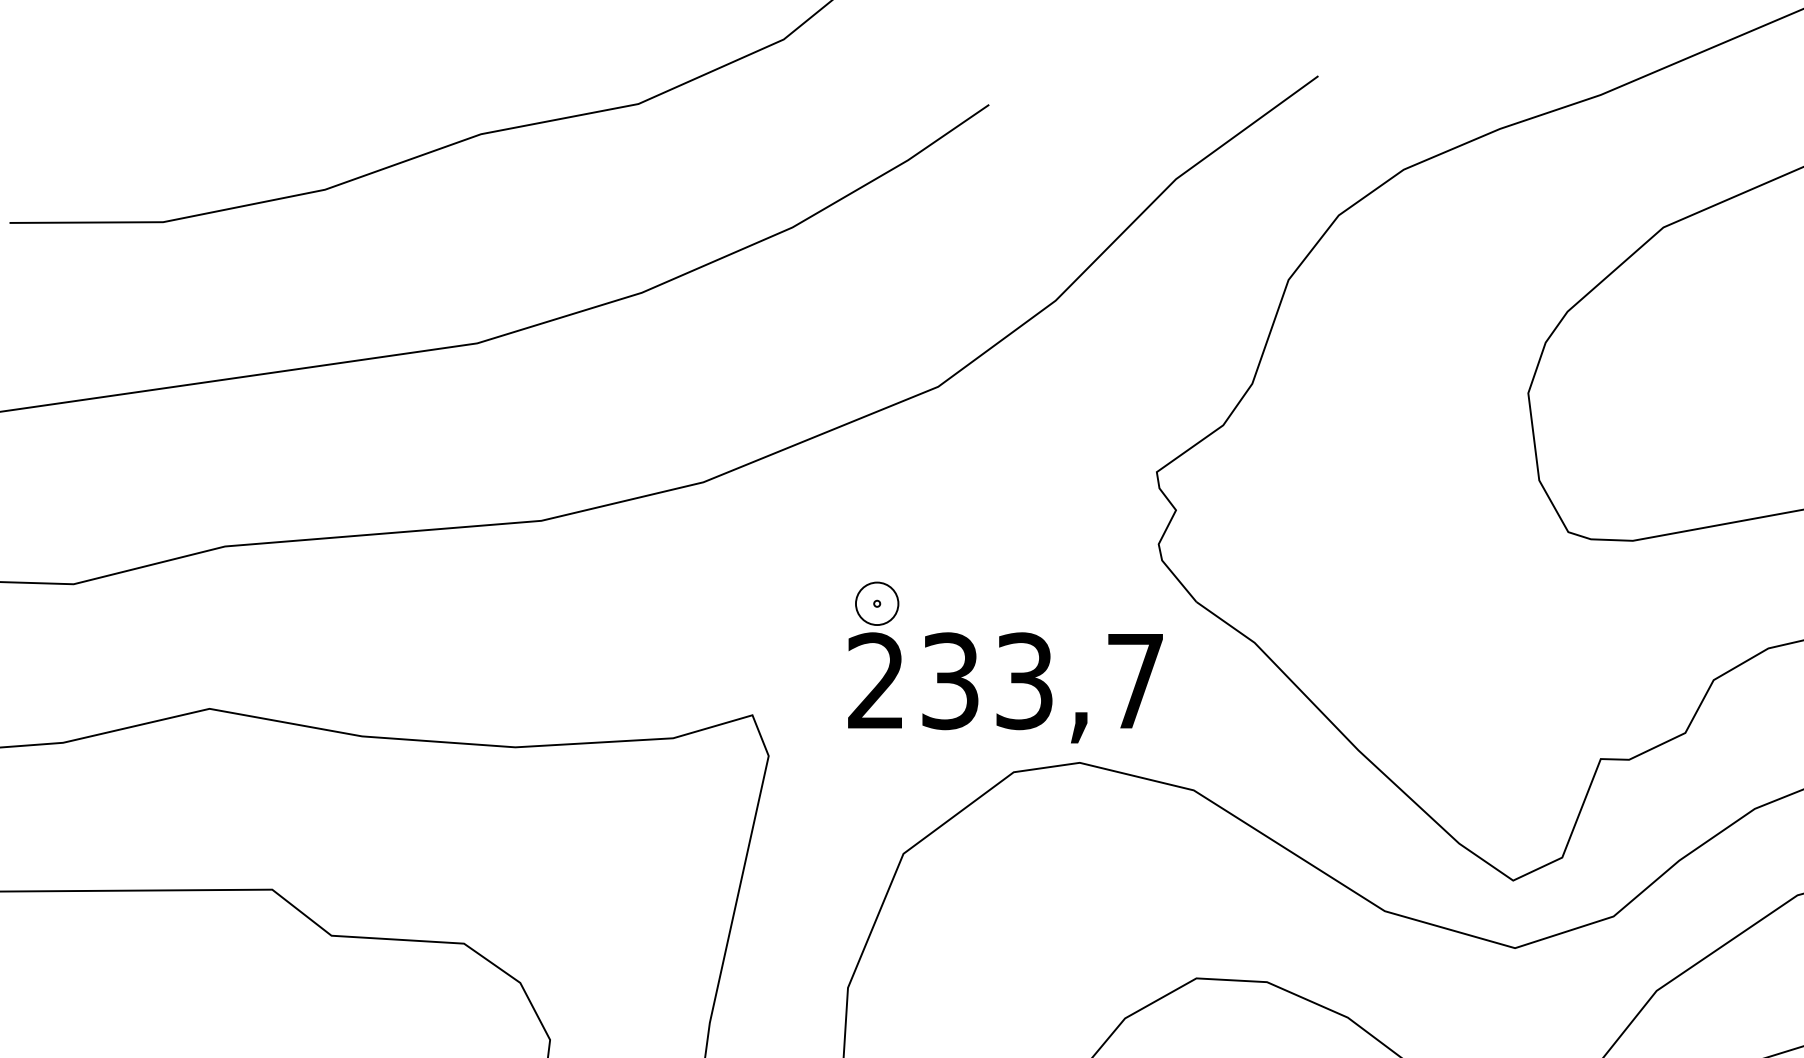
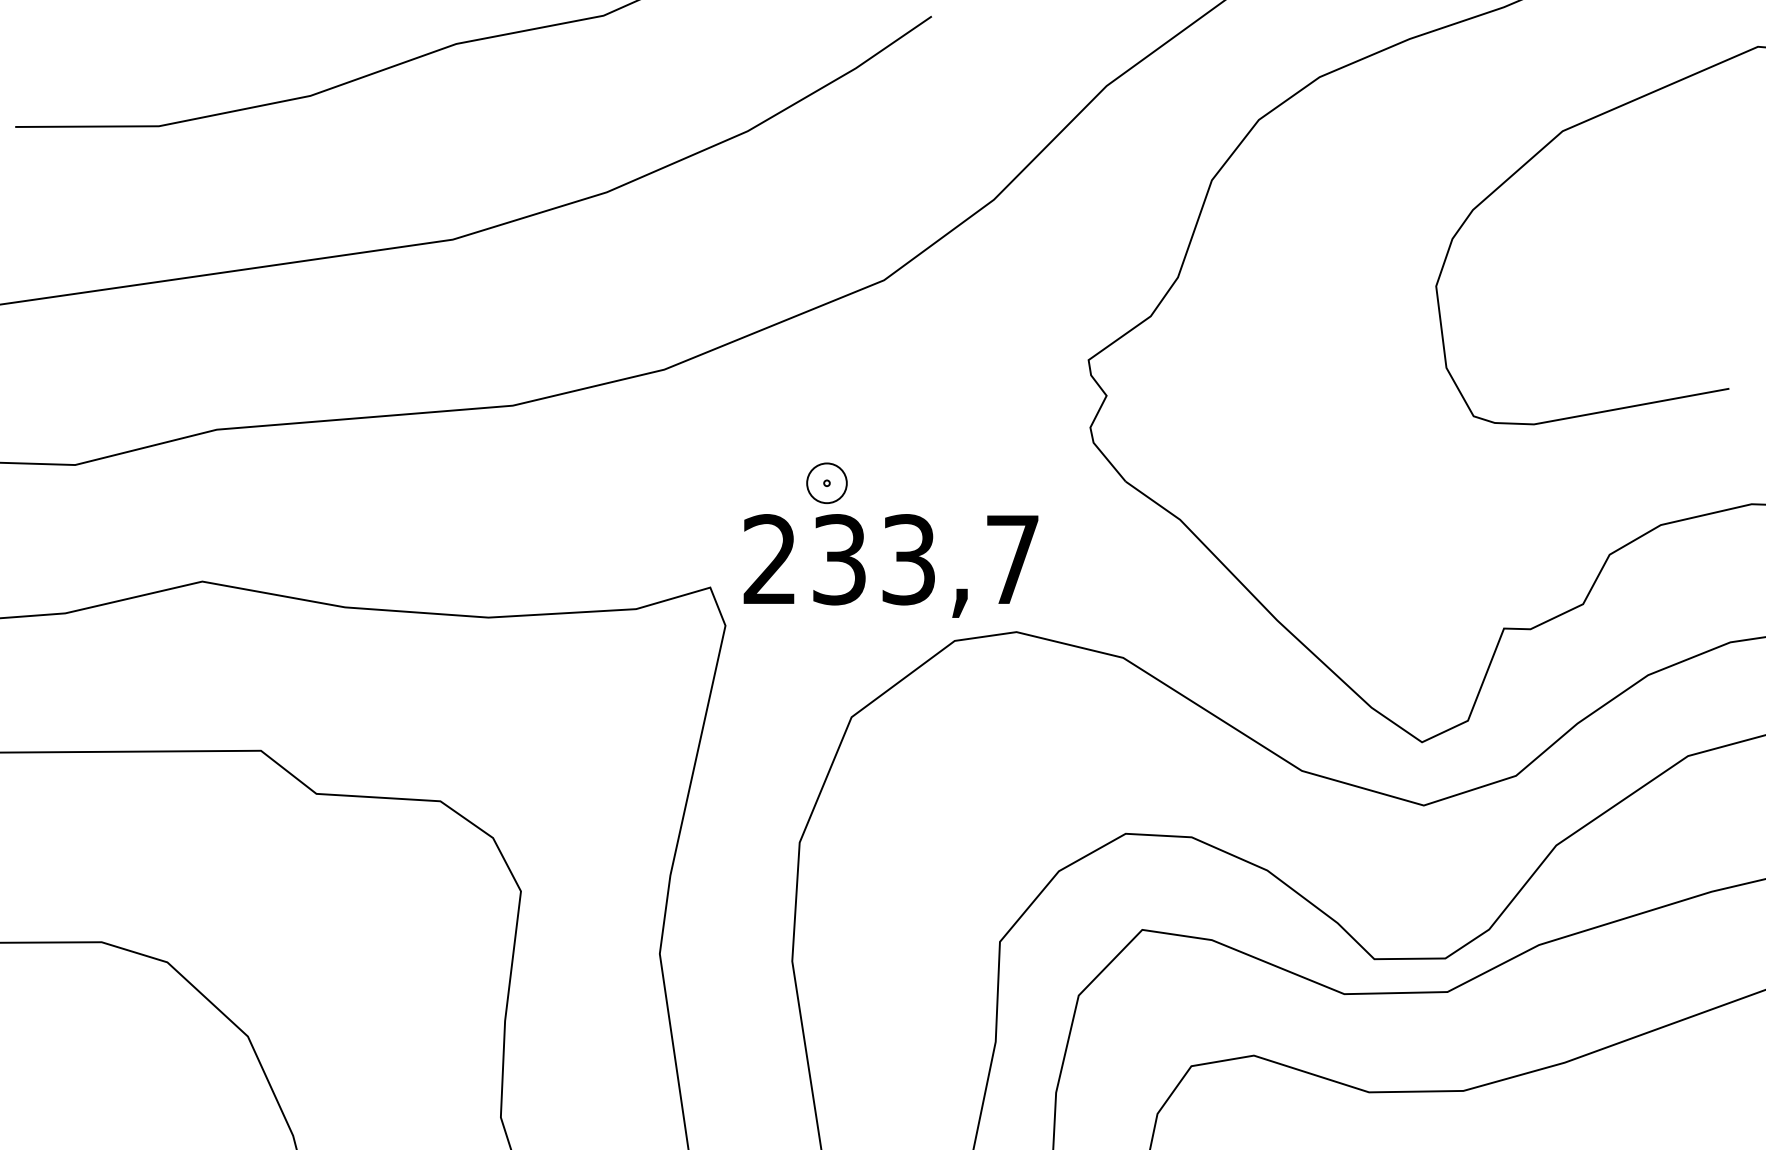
text: (1004, 687) -> (890, 565), moved

